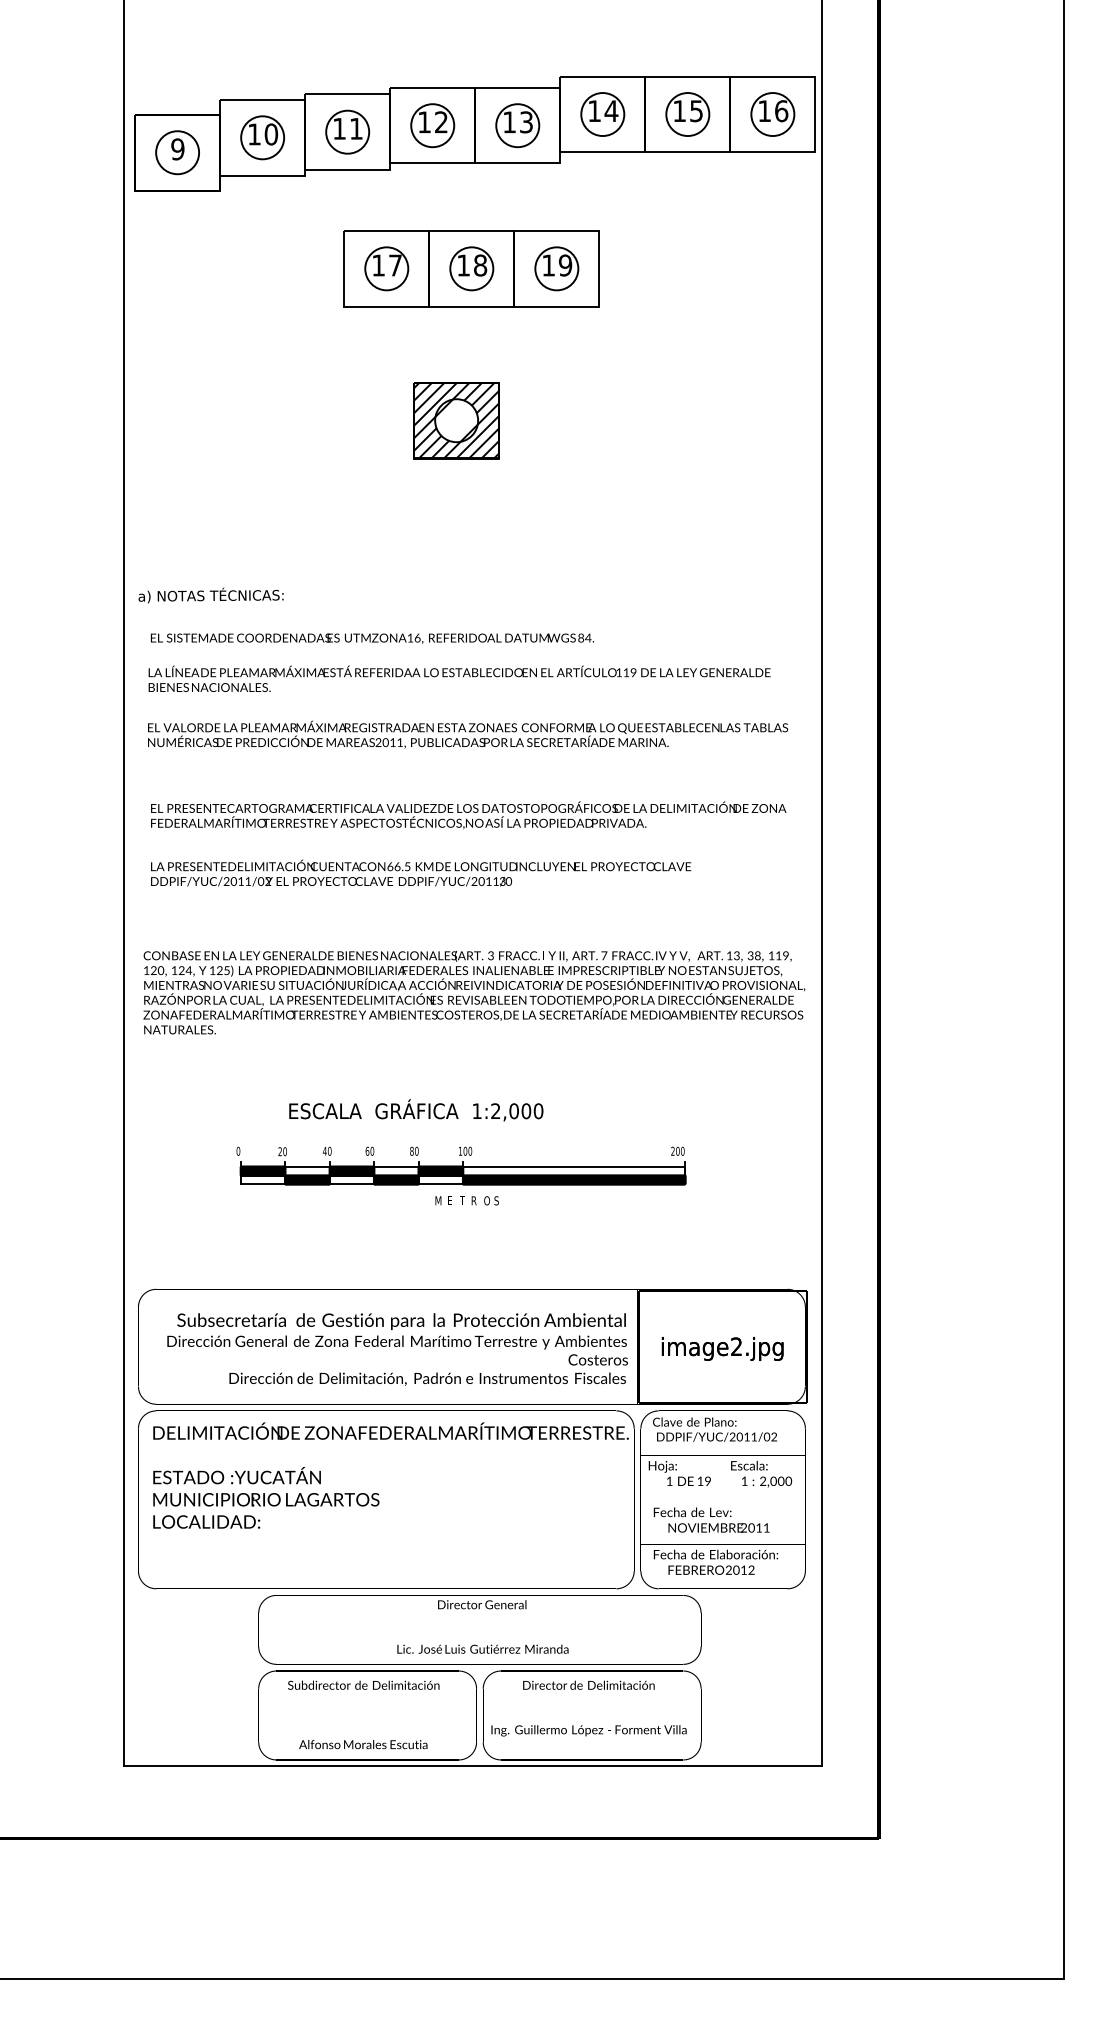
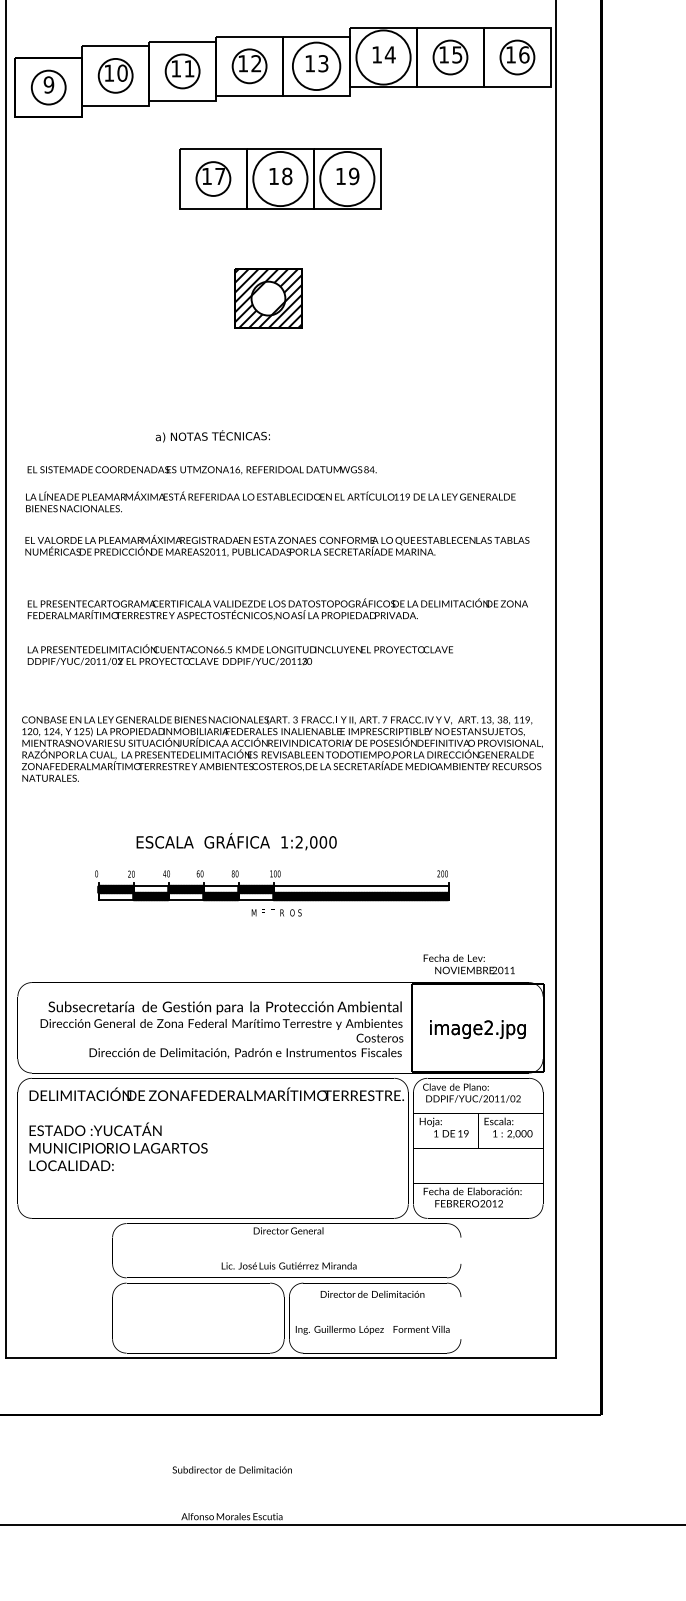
circle: (602, 114) -> (383, 57), size x1.6
circle: (517, 125) -> (316, 66), size x1.4
circle: (471, 268) -> (280, 178), size x1.6
circle: (556, 268) -> (347, 178), size x1.6
text: (210, 595) -> (212, 436), moved
text: (711, 1519) -> (469, 963), moved
text: (363, 1714) -> (232, 1492), moved

